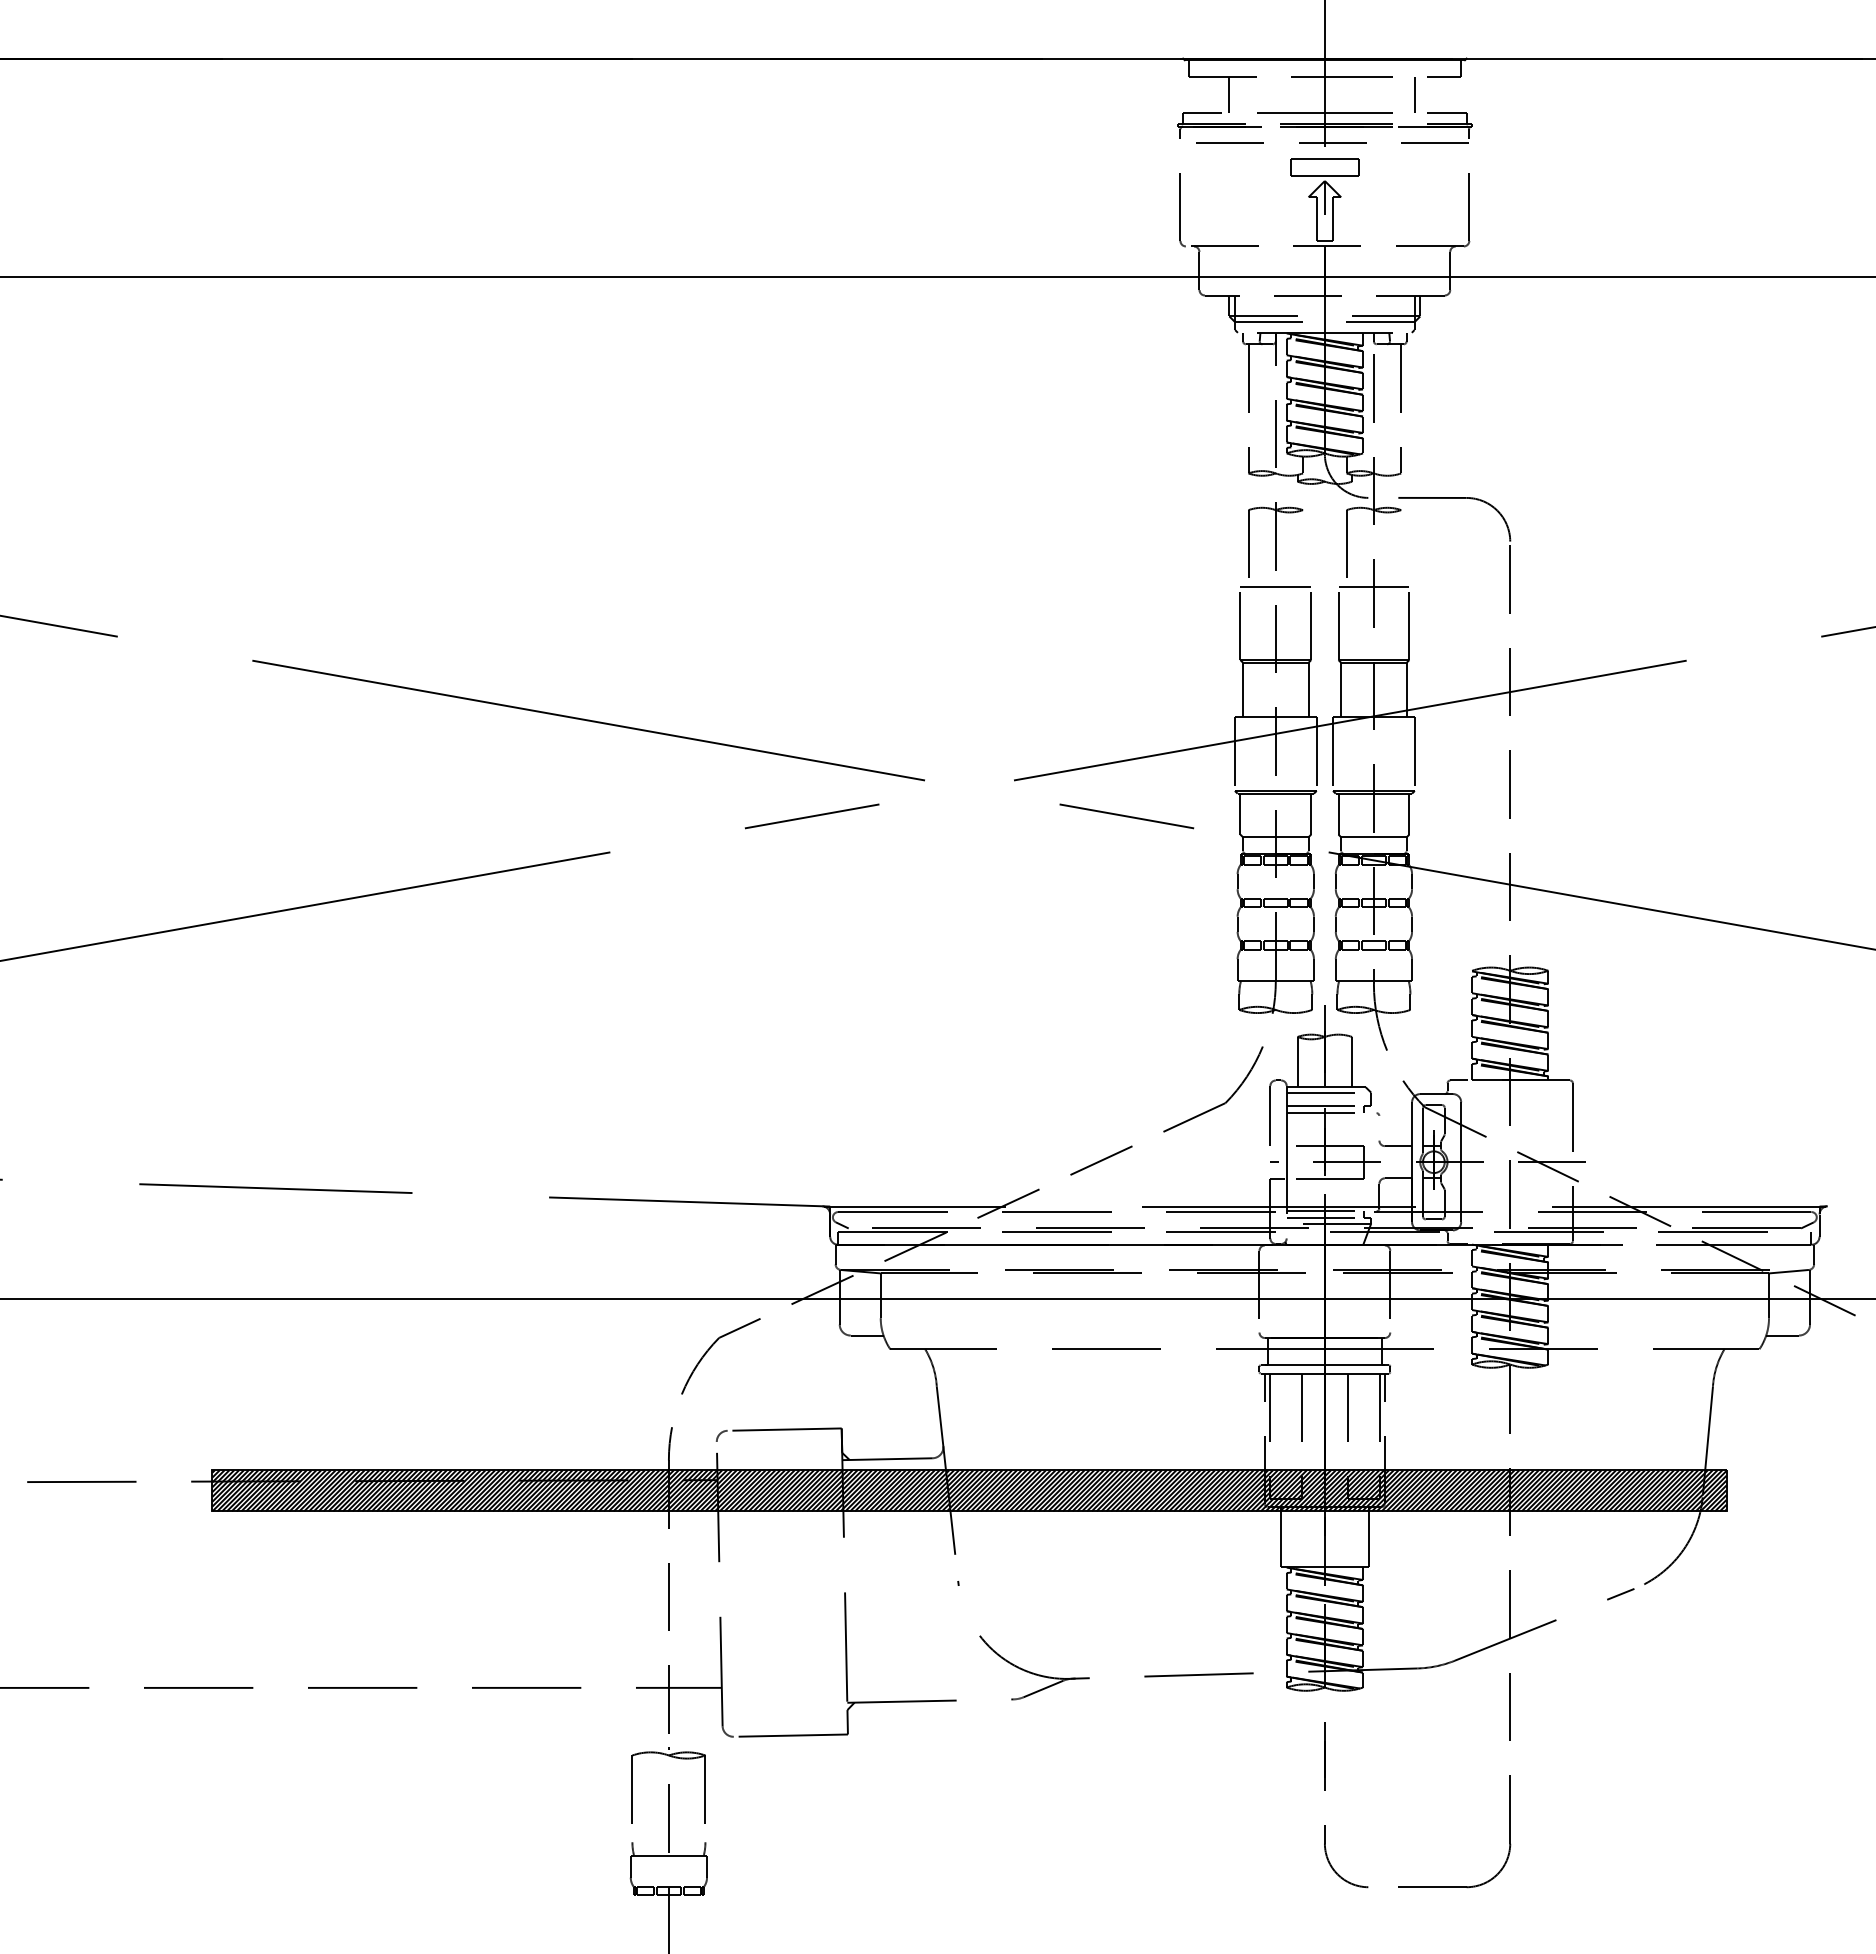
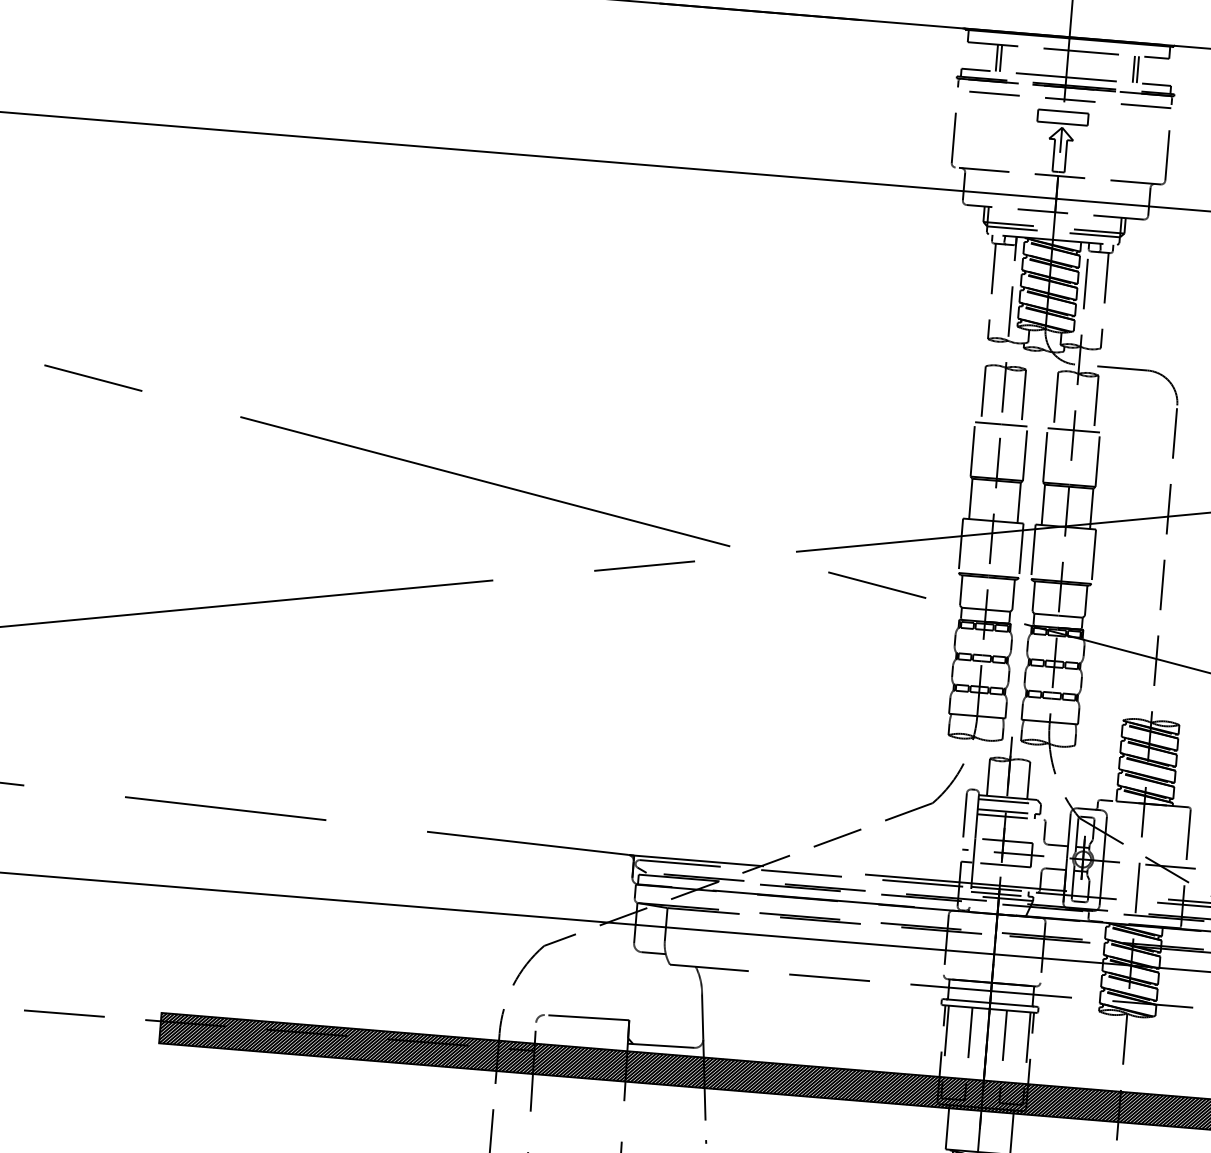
line: (1235, 94) -> (1001, 58), added
line: (1420, 94) -> (1138, 69), added
line: (1303, 548) -> (1024, 397), added
line: (1401, 548) -> (1096, 403), added
line: (1379, 1127) -> (1045, 830), added

